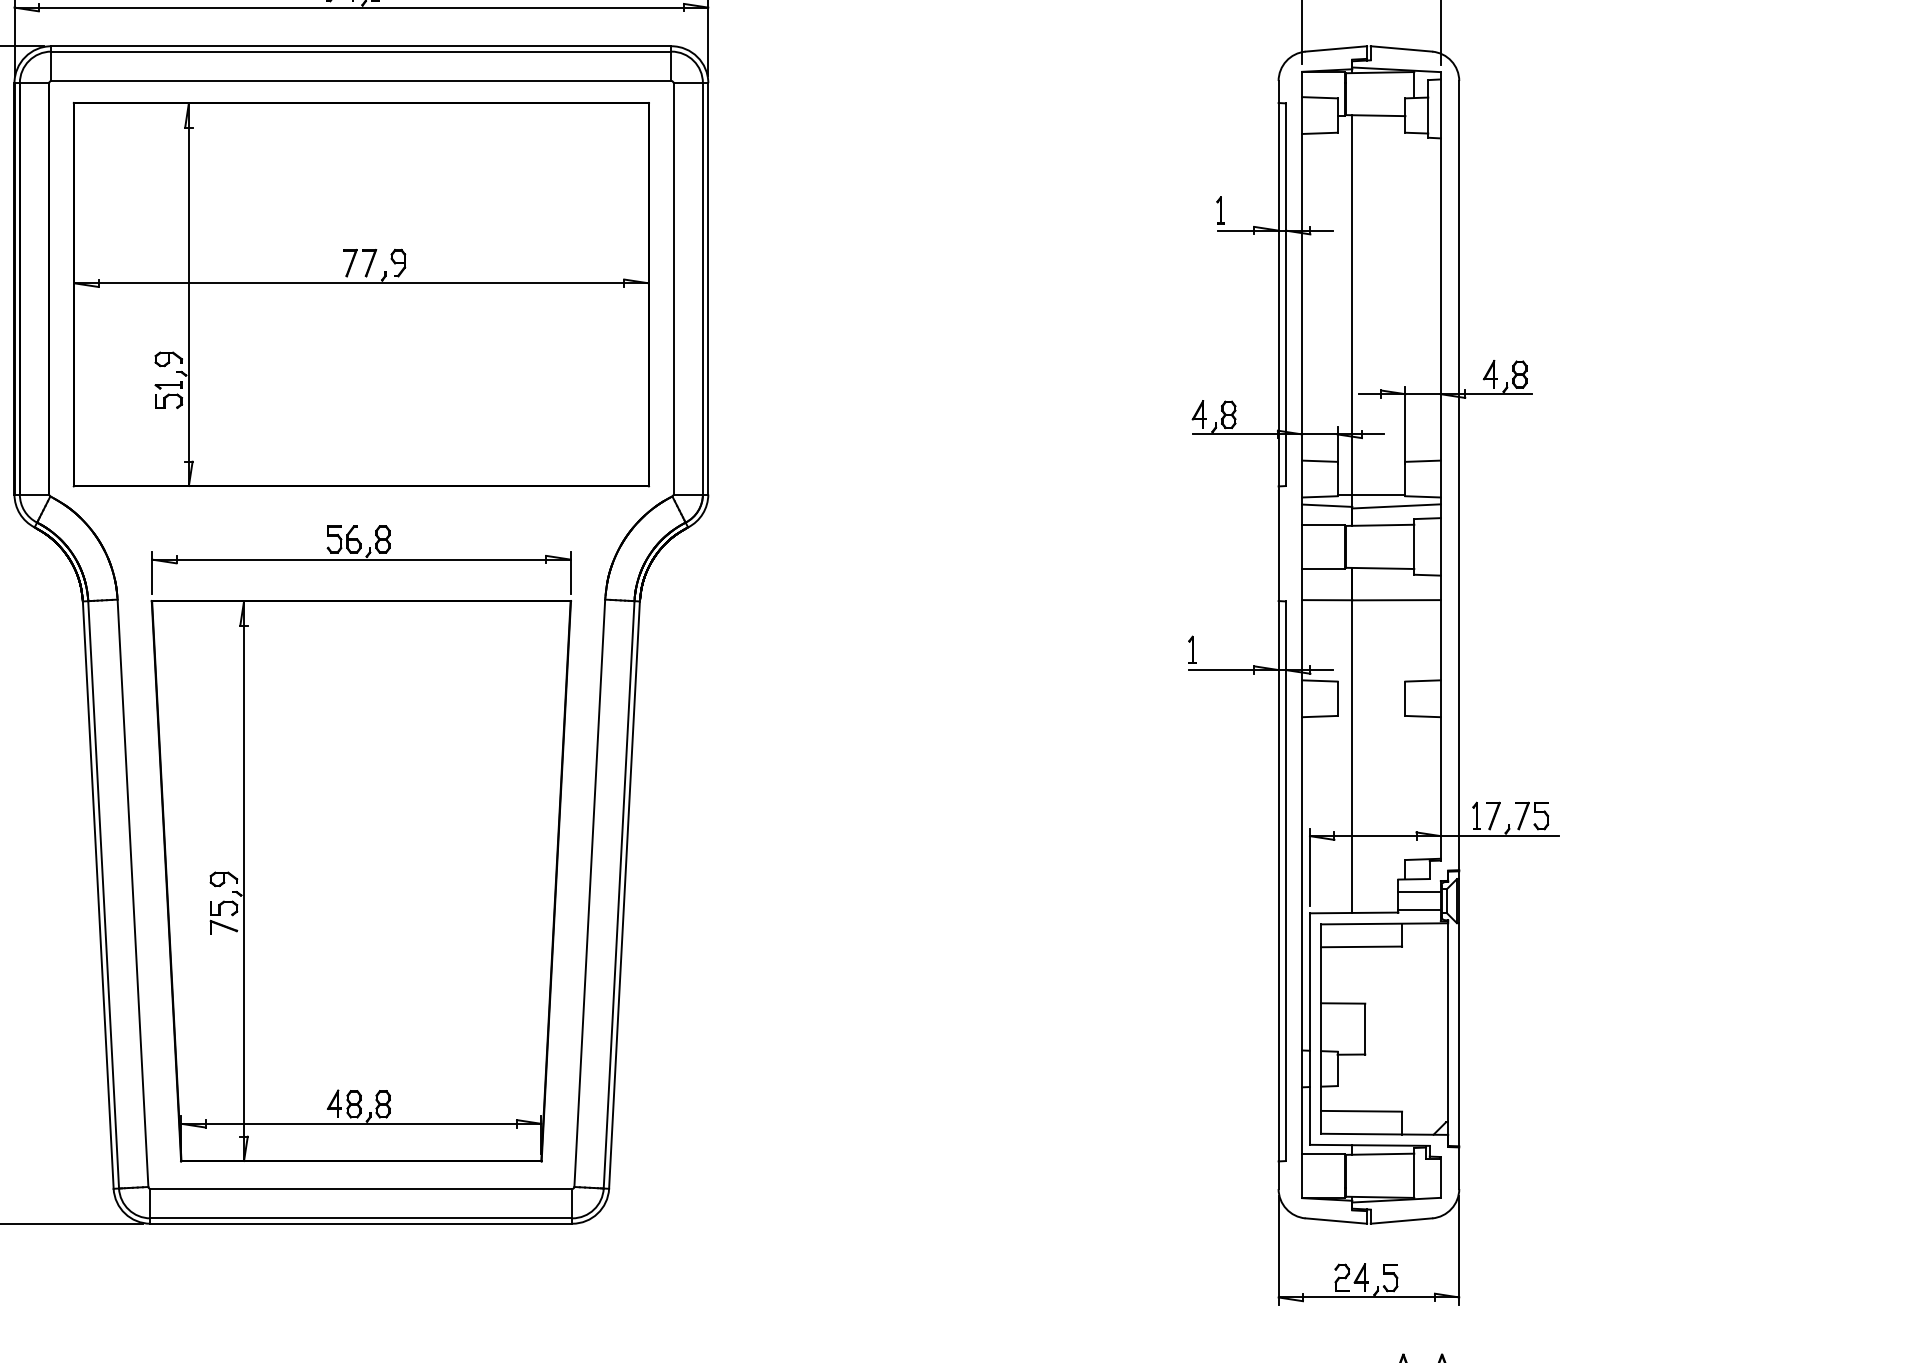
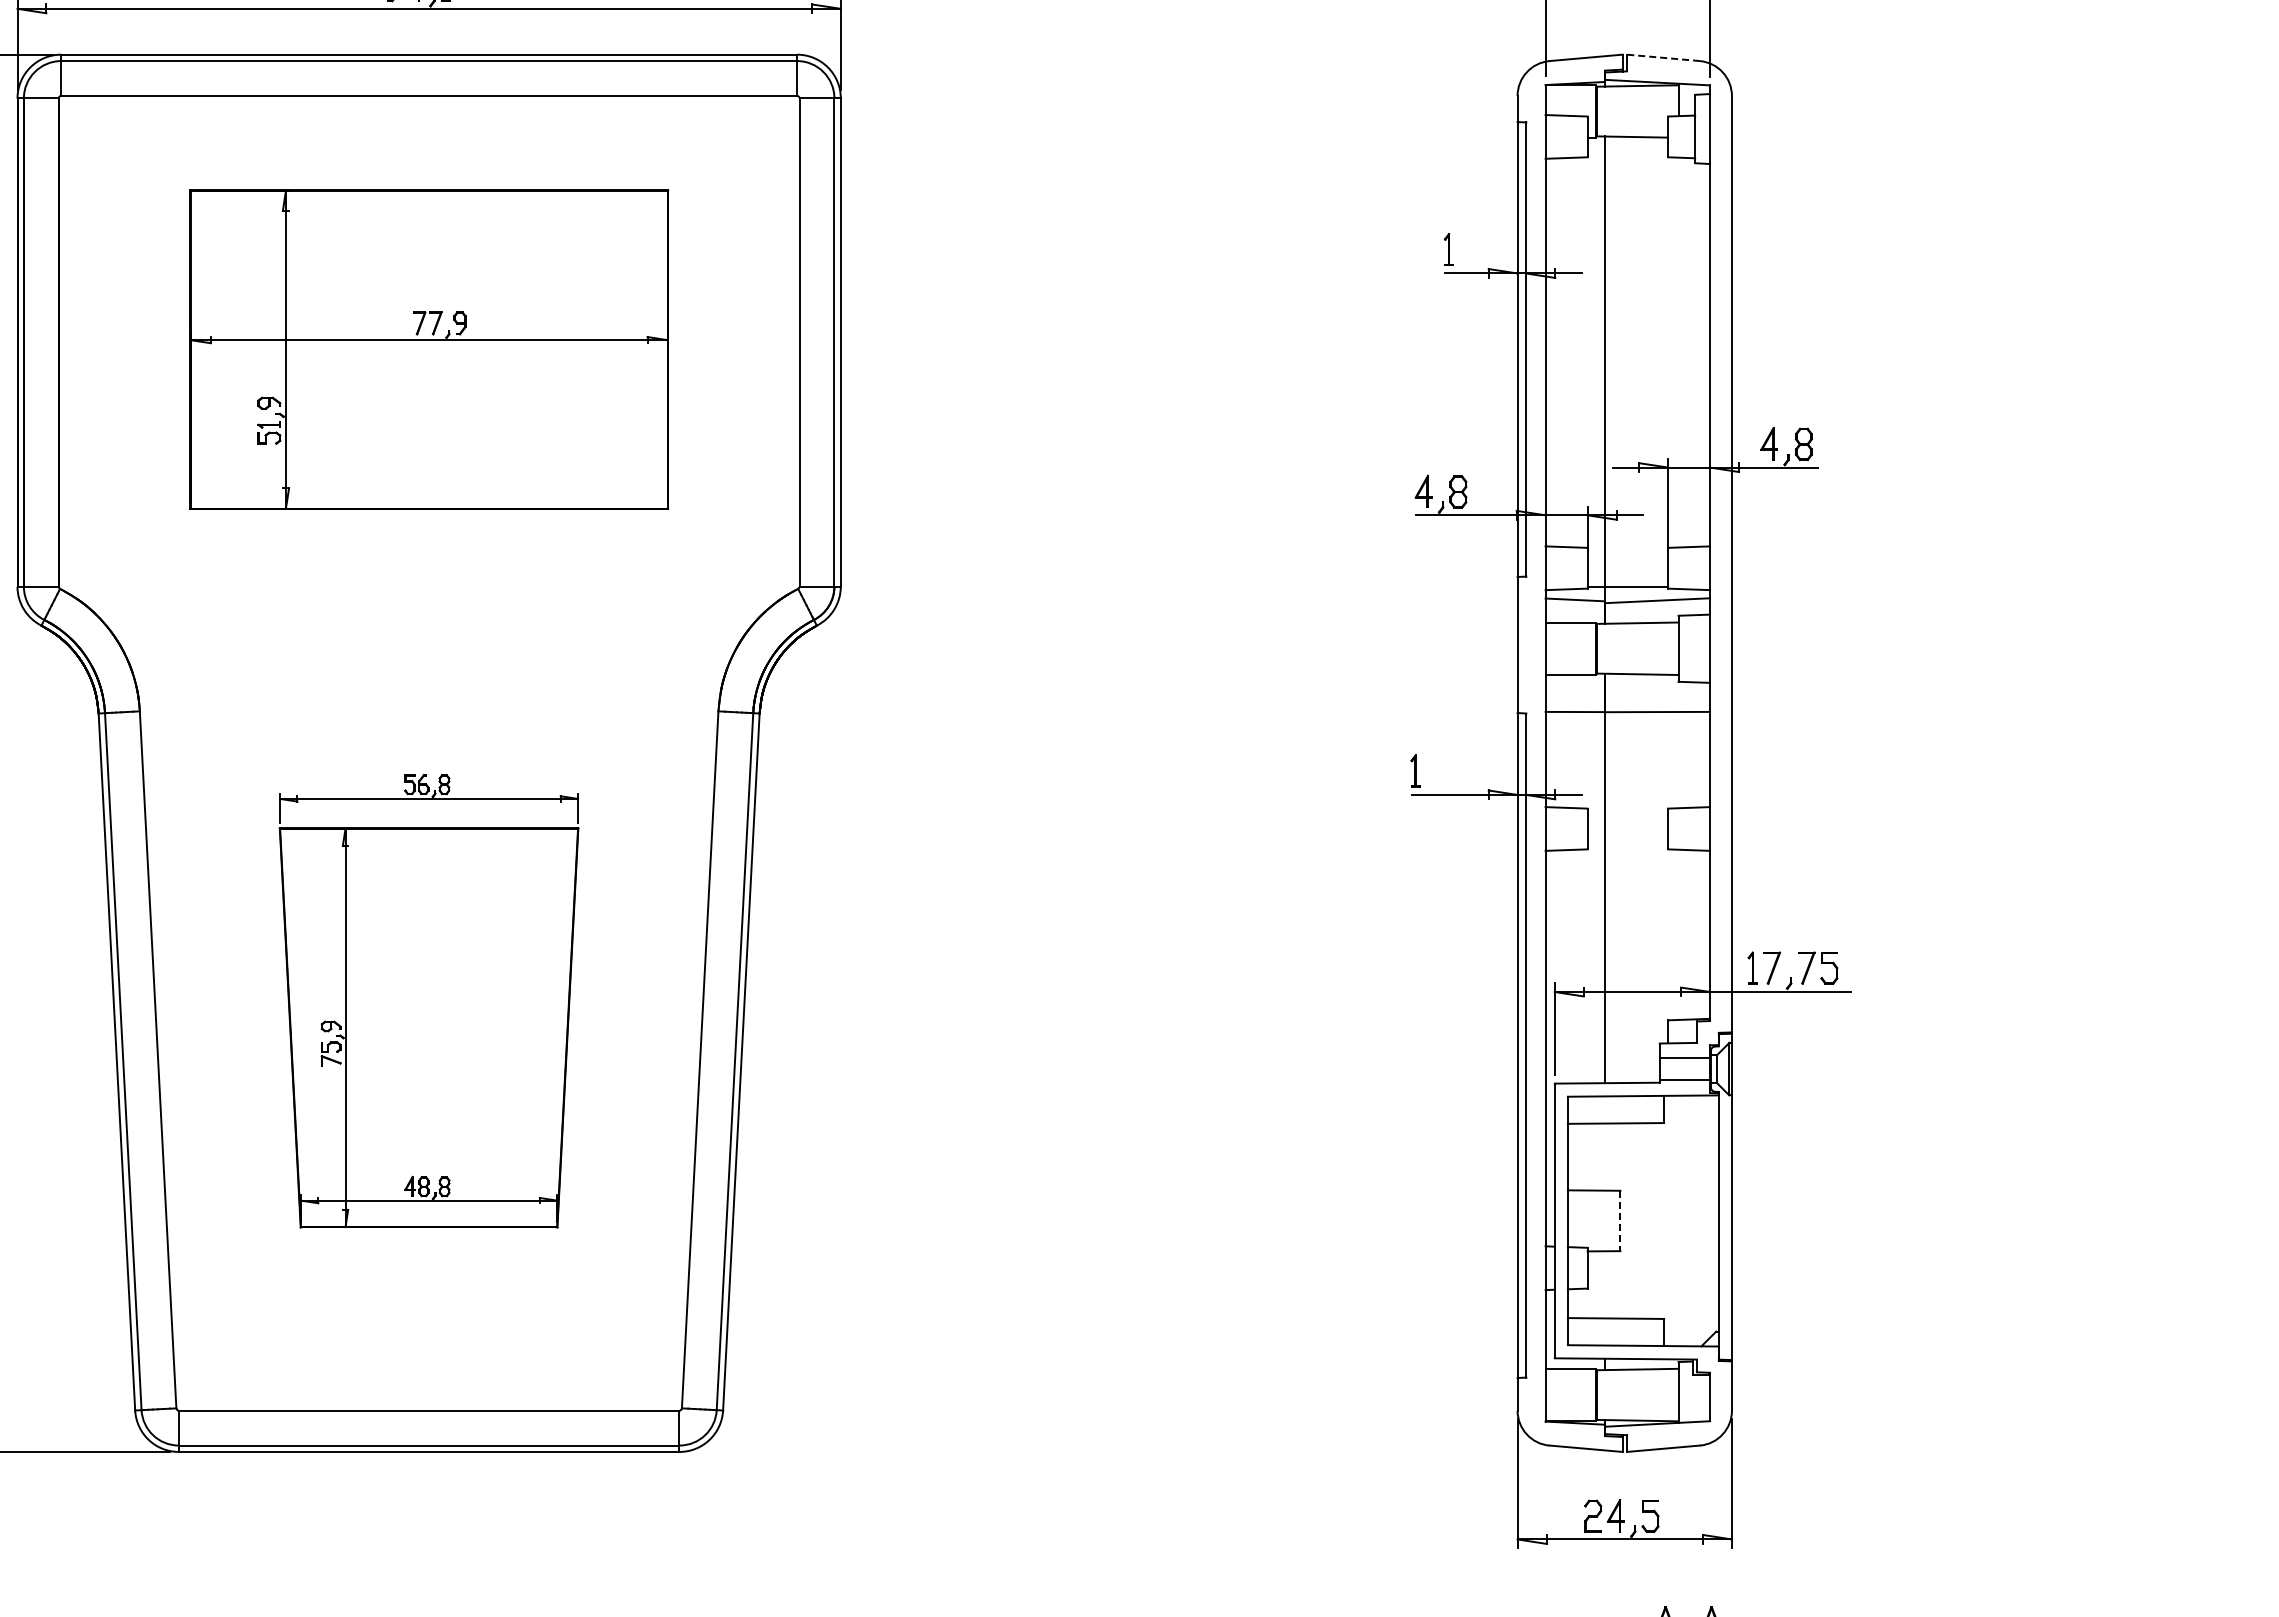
line: (1401, 48) -> (1663, 57), solid -> dashed
part: (361, 294) -> (429, 349), size x0.7
part: (360, 844) -> (428, 1001), size x0.6
line: (1365, 1029) -> (1620, 1221), solid -> dashed

